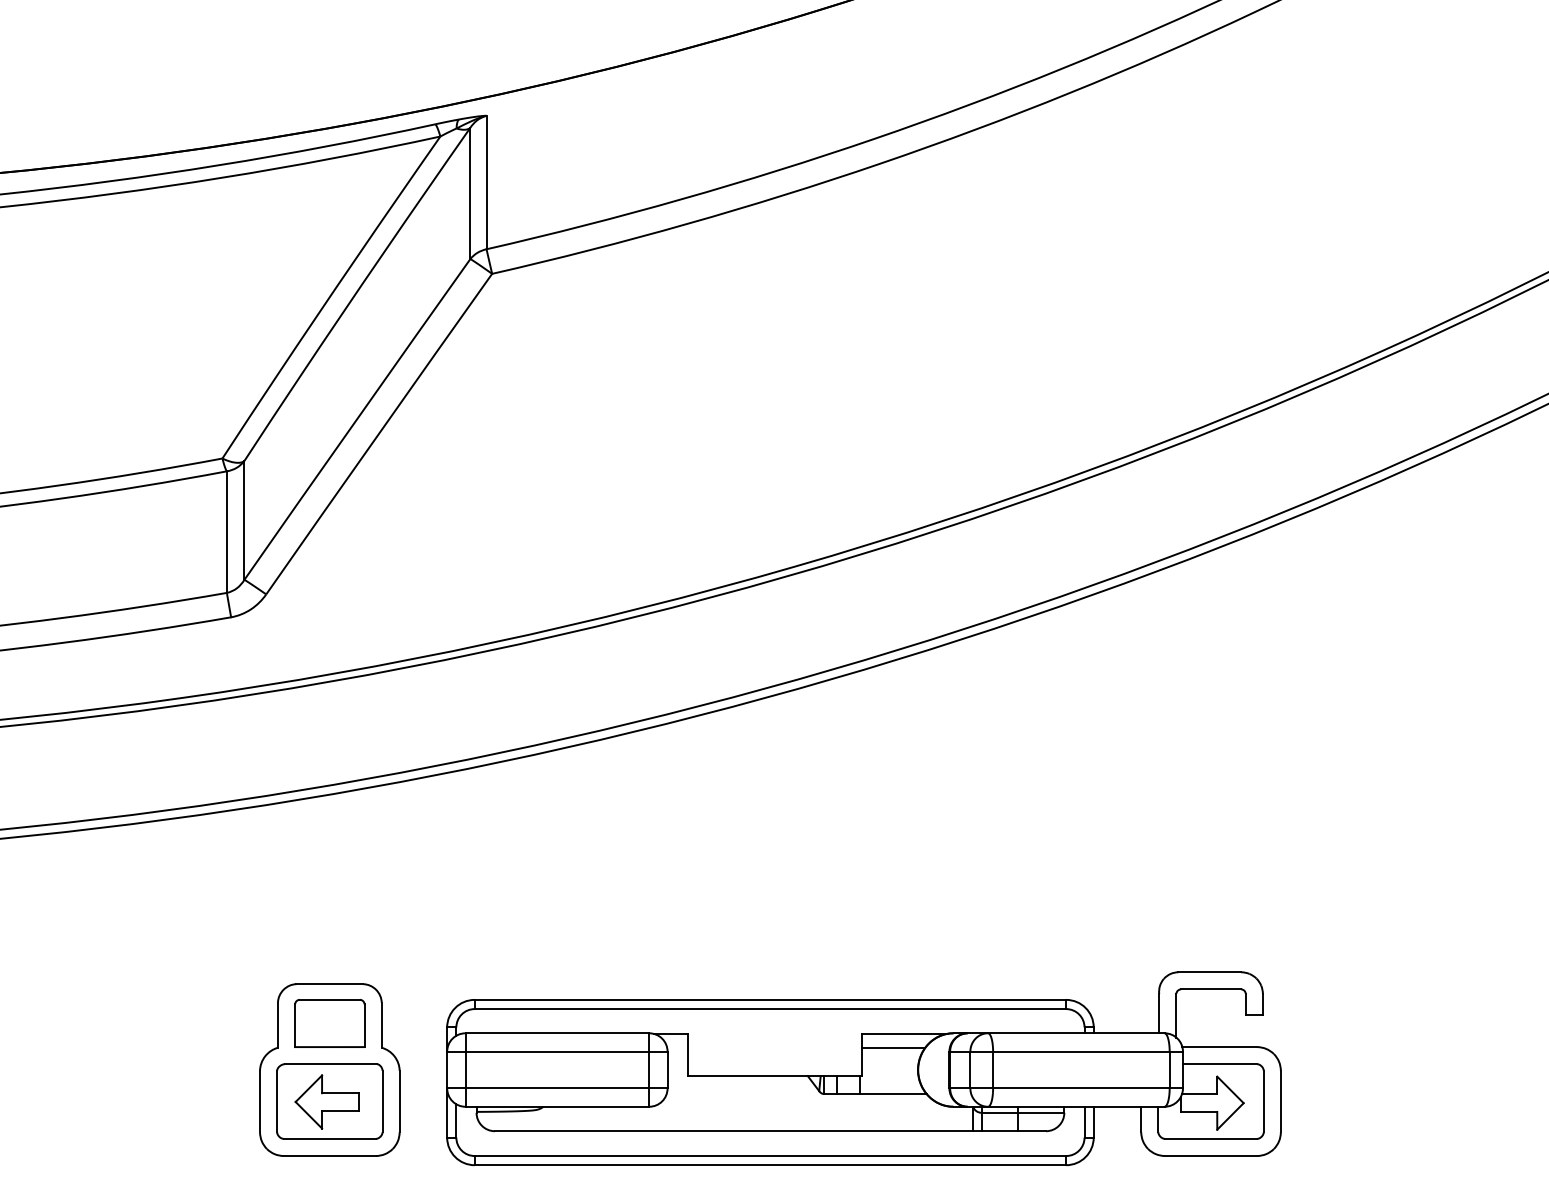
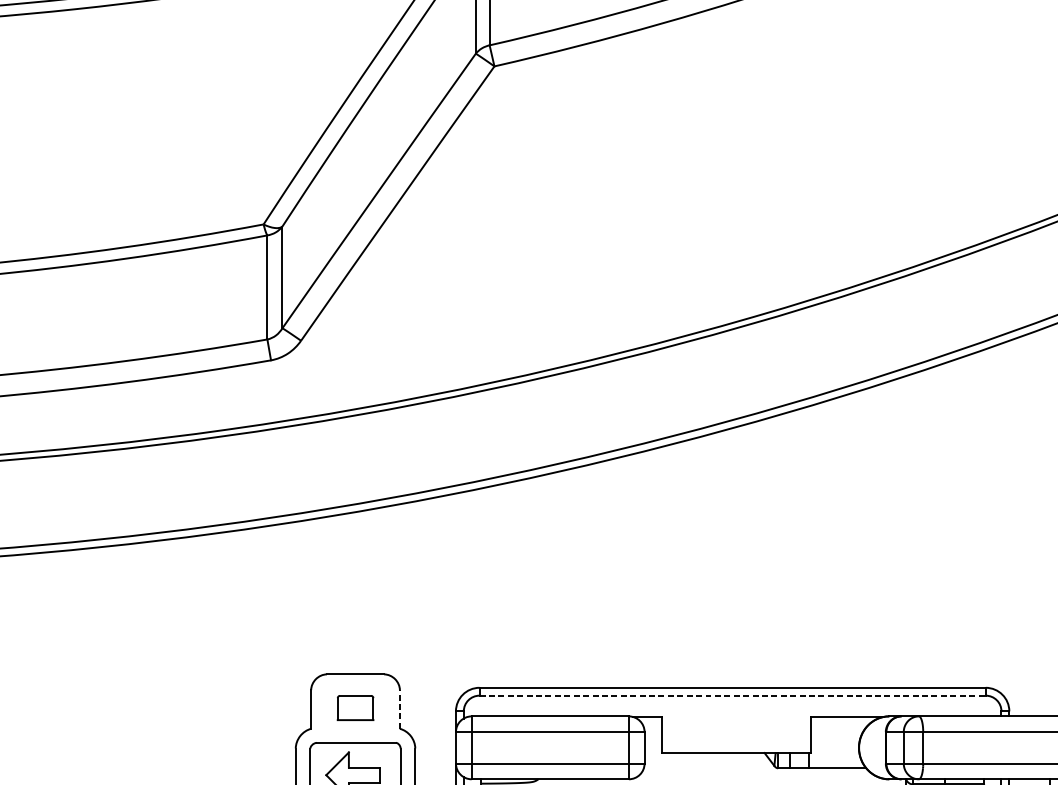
line: (770, 1009) -> (732, 696), solid -> dashed
part: (329, 1023) -> (355, 708), size x0.6
line: (381, 1025) -> (399, 709), solid -> dashed
line: (893, 1048) -> (837, 729), removed

